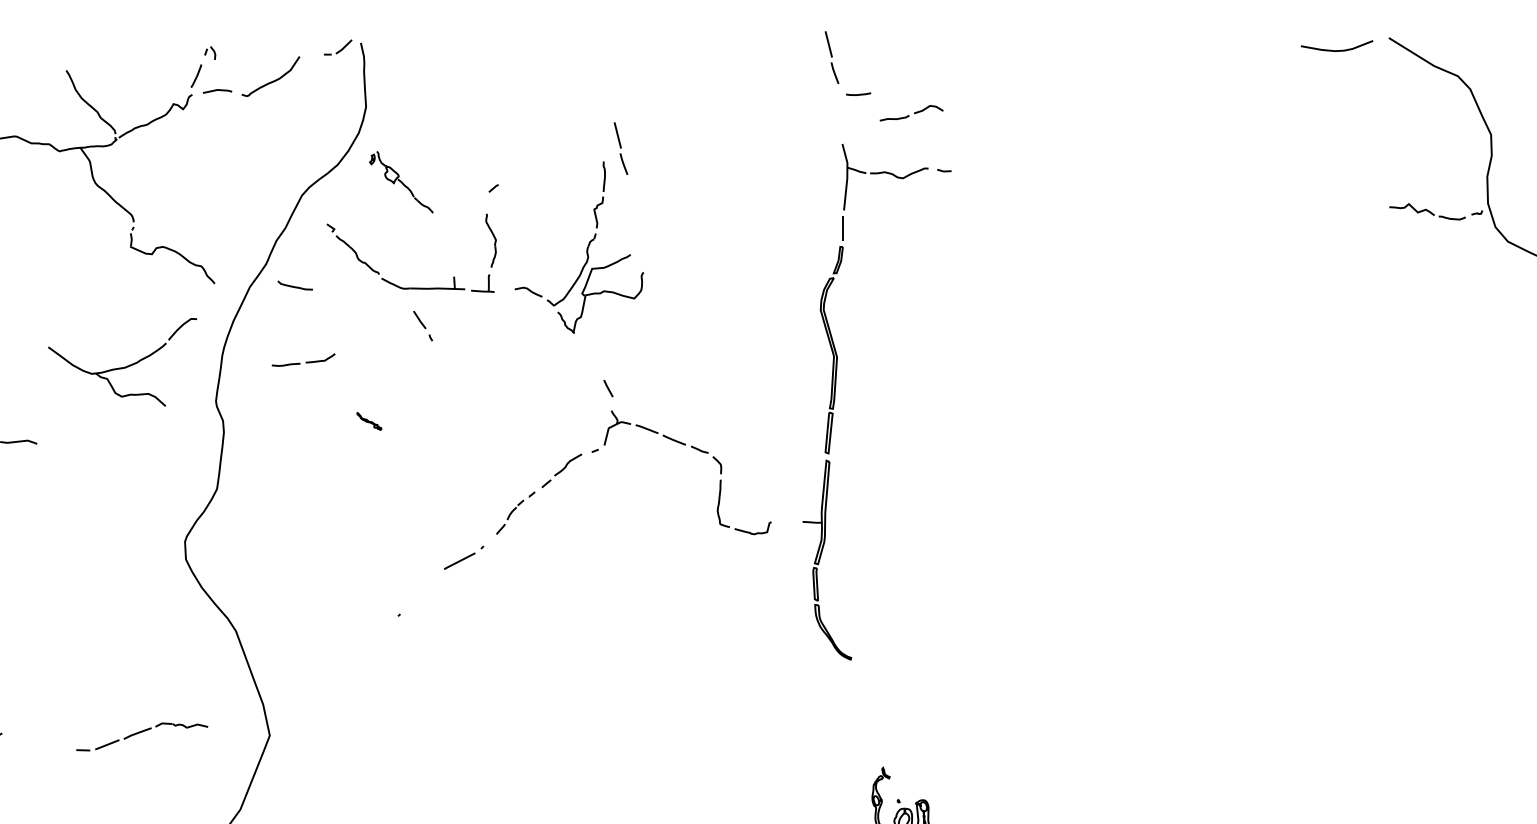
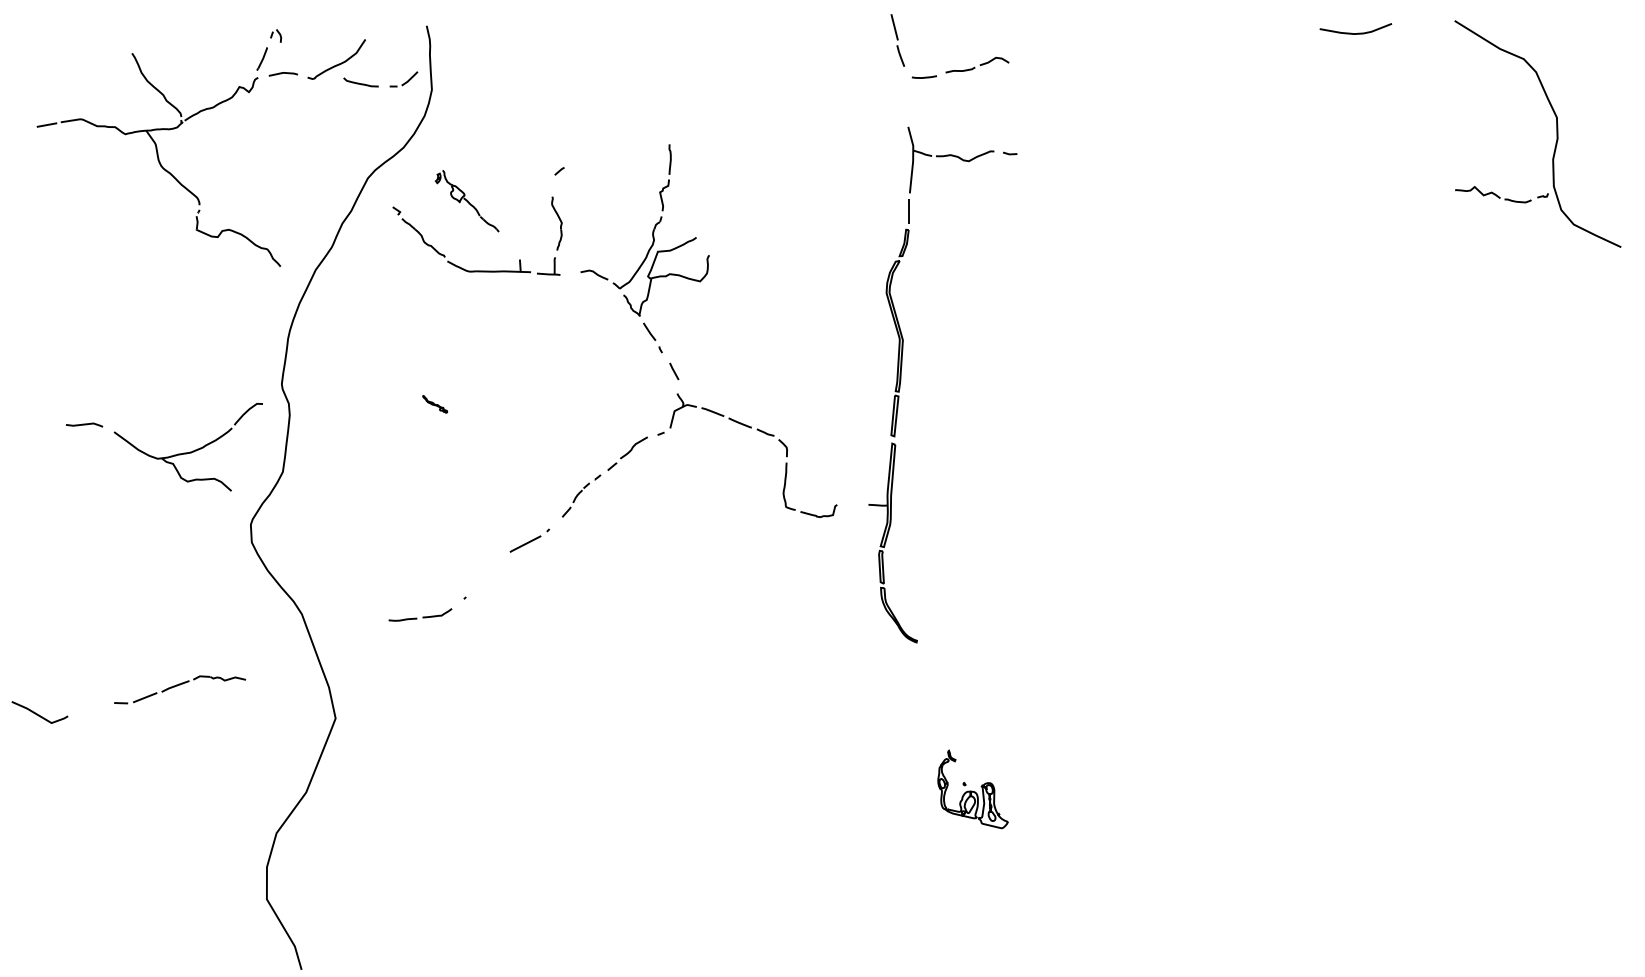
part: (337, 47) -> (403, 79), moved
curve: (1339, 49) -> (1358, 32), moved
part: (911, 112) -> (977, 64), moved
part: (620, 148) -> (686, 131), removed
part: (401, 182) -> (467, 201), moved
part: (294, 285) -> (360, 82), moved
part: (422, 325) -> (652, 337), moved
part: (303, 359) -> (420, 614), moved
part: (121, 361) -> (187, 446), moved
part: (141, 736) -> (179, 689), moved

